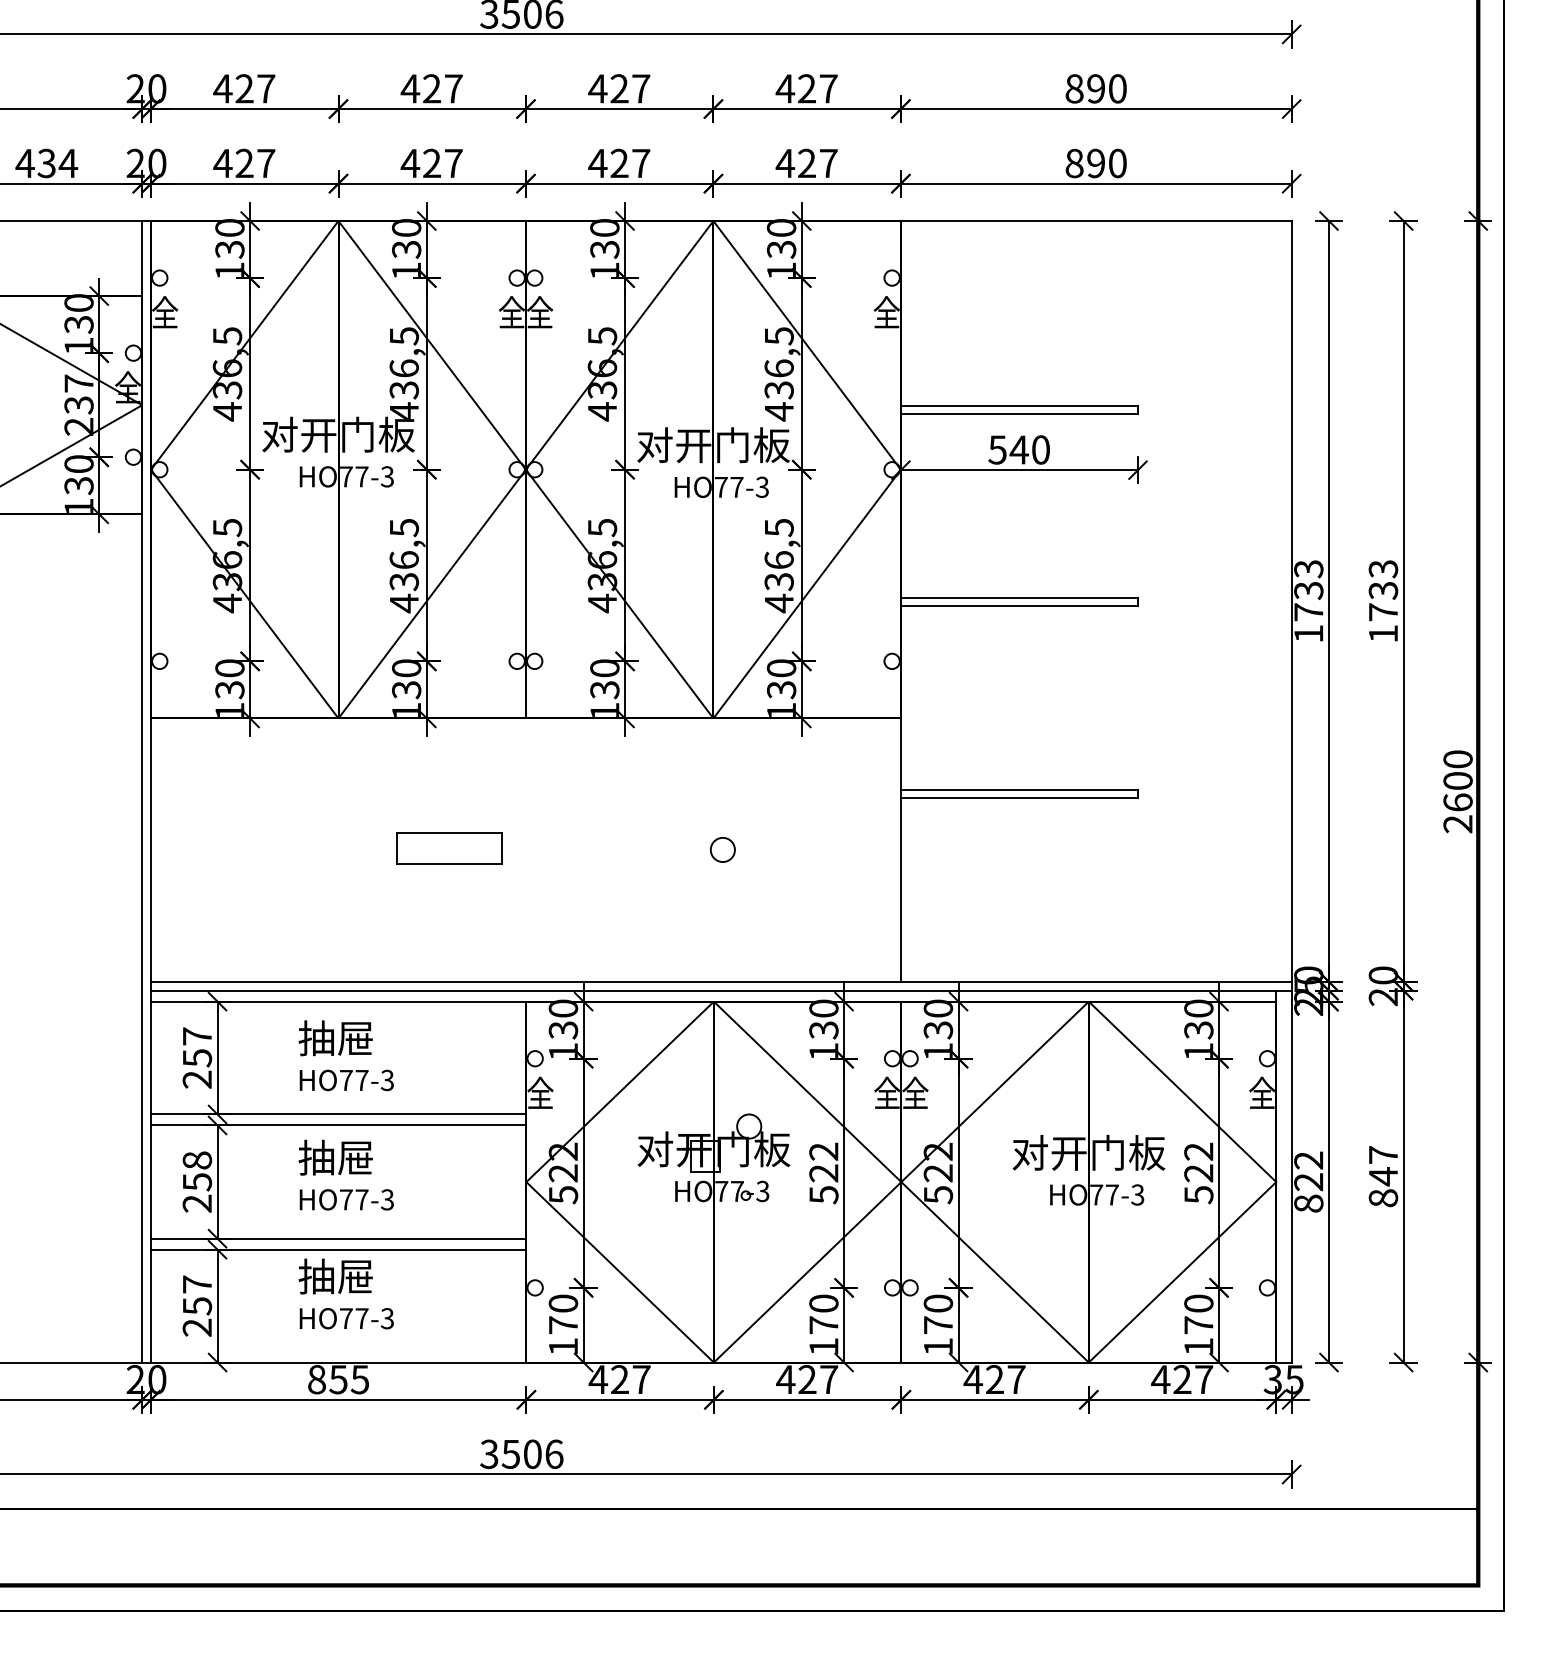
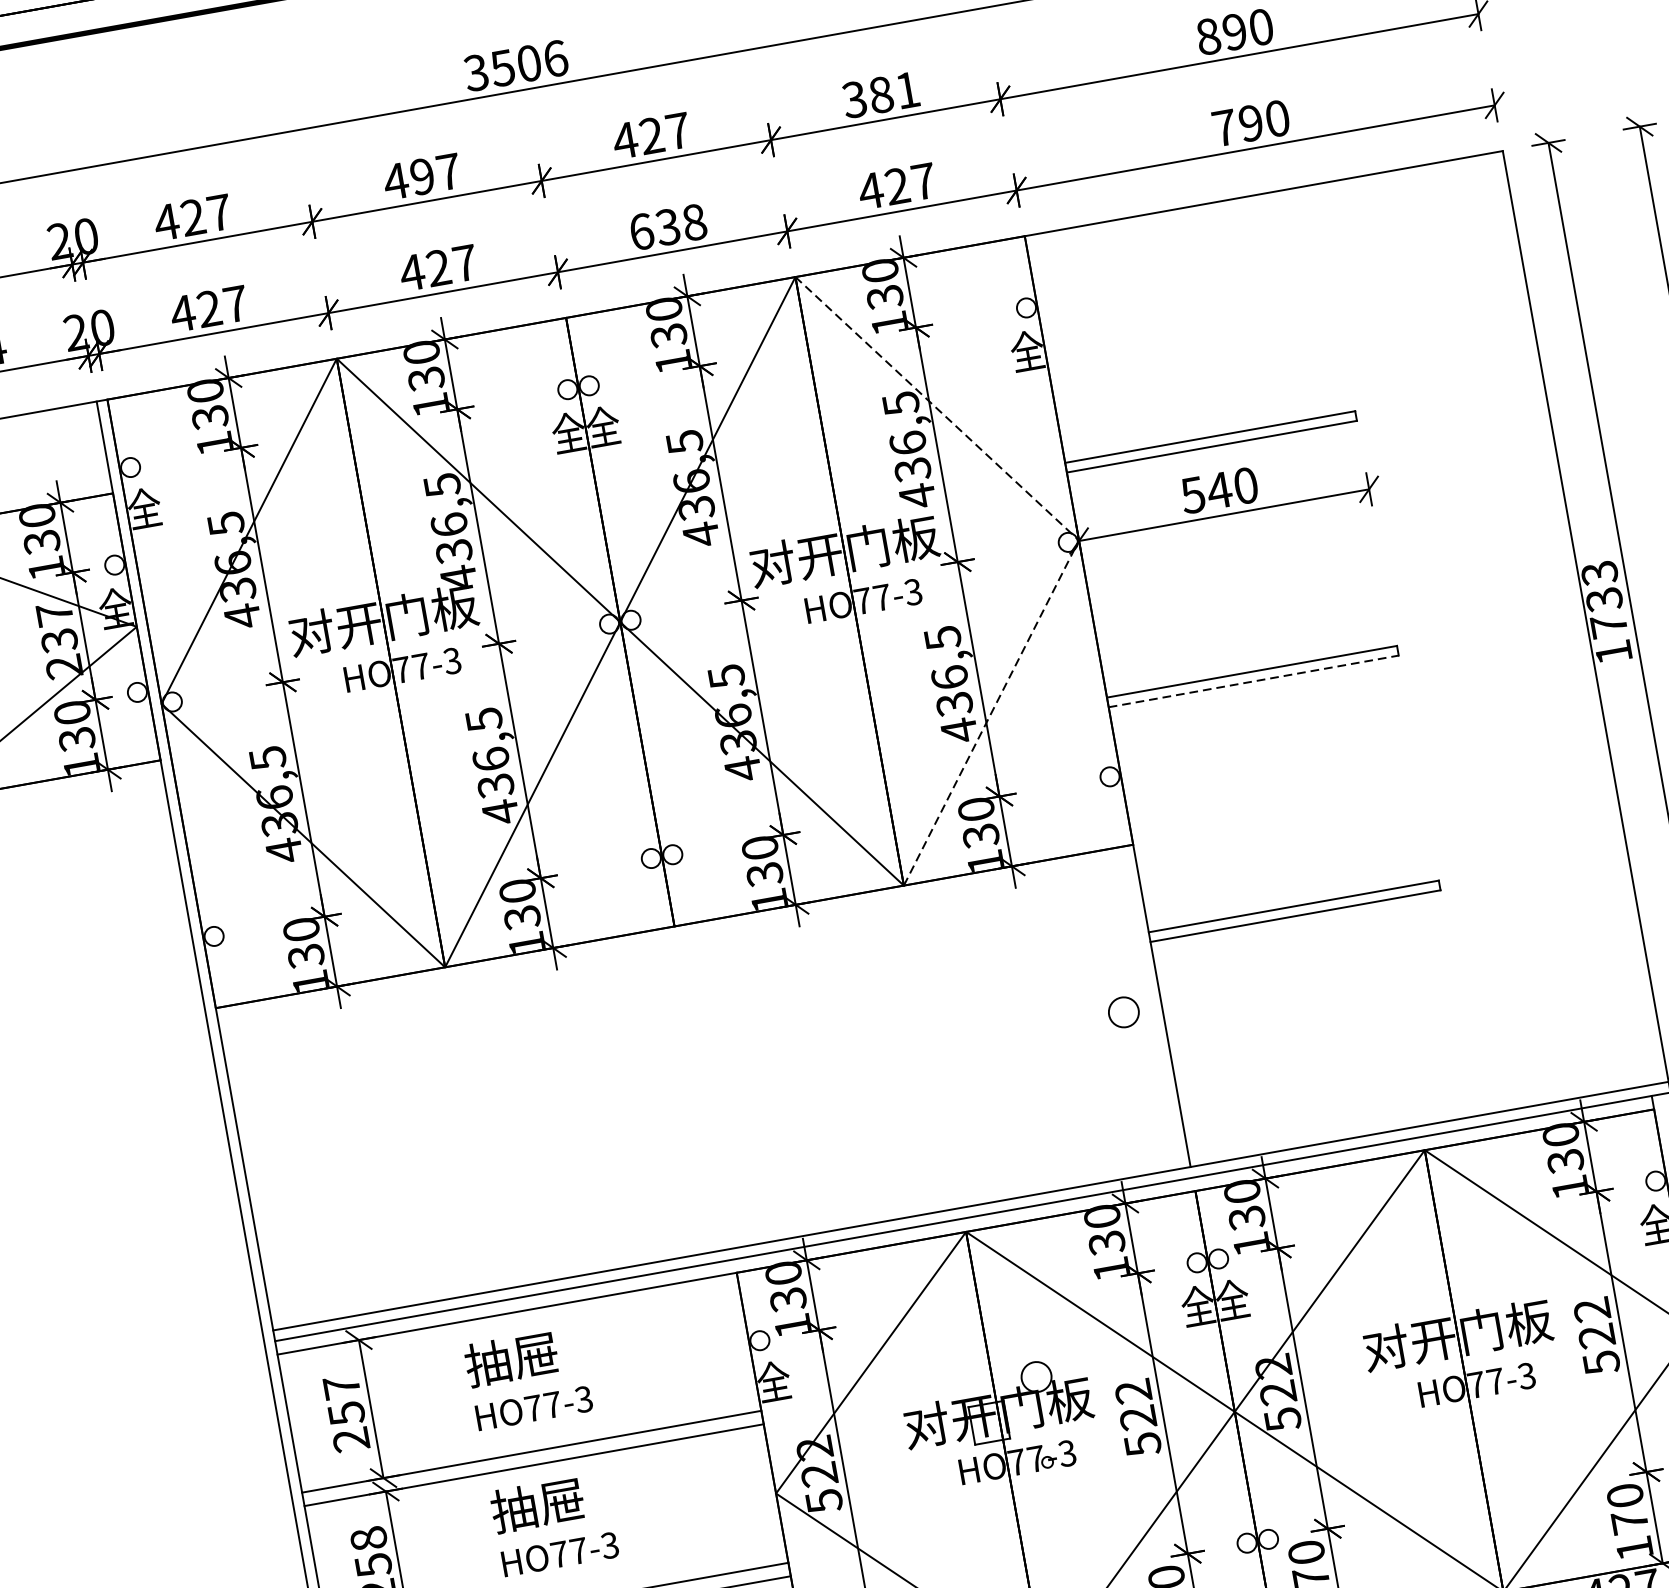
text: (432, 88) -> (422, 176), 427 -> 497
text: (806, 88) -> (880, 94), 427 -> 381
text: (619, 163) -> (668, 227), 427 -> 638
text: (1074, 163) -> (1224, 128), 890 -> 790
line: (900, 469) -> (1078, 540), solid -> dashed
line: (1019, 606) -> (1253, 681), solid -> dashed
part: (449, 848) -> (609, 1102), removed
circle: (722, 849) -> (1123, 1011), moved

